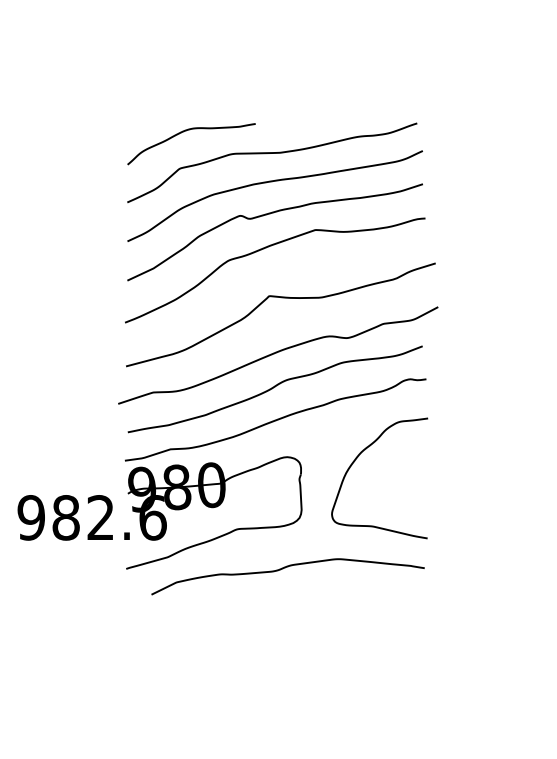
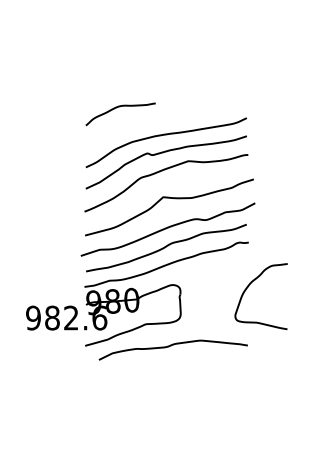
curve: (271, 155) -> (164, 120), removed
curve: (357, 459) -> (249, 286), moved

